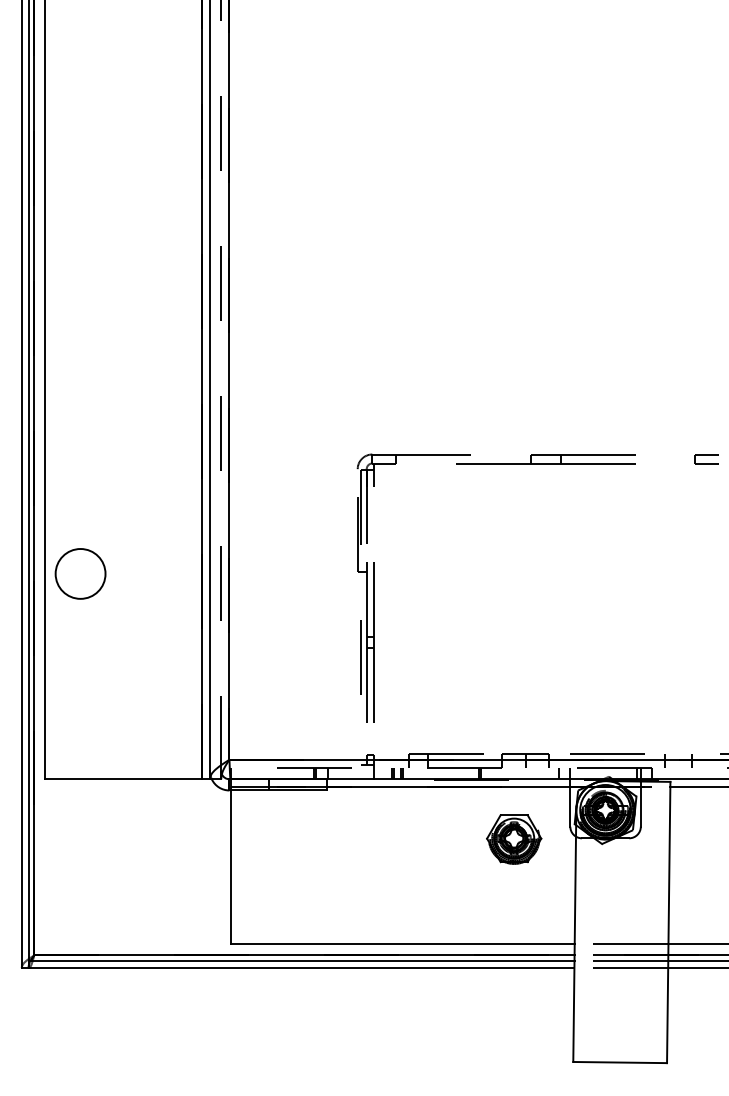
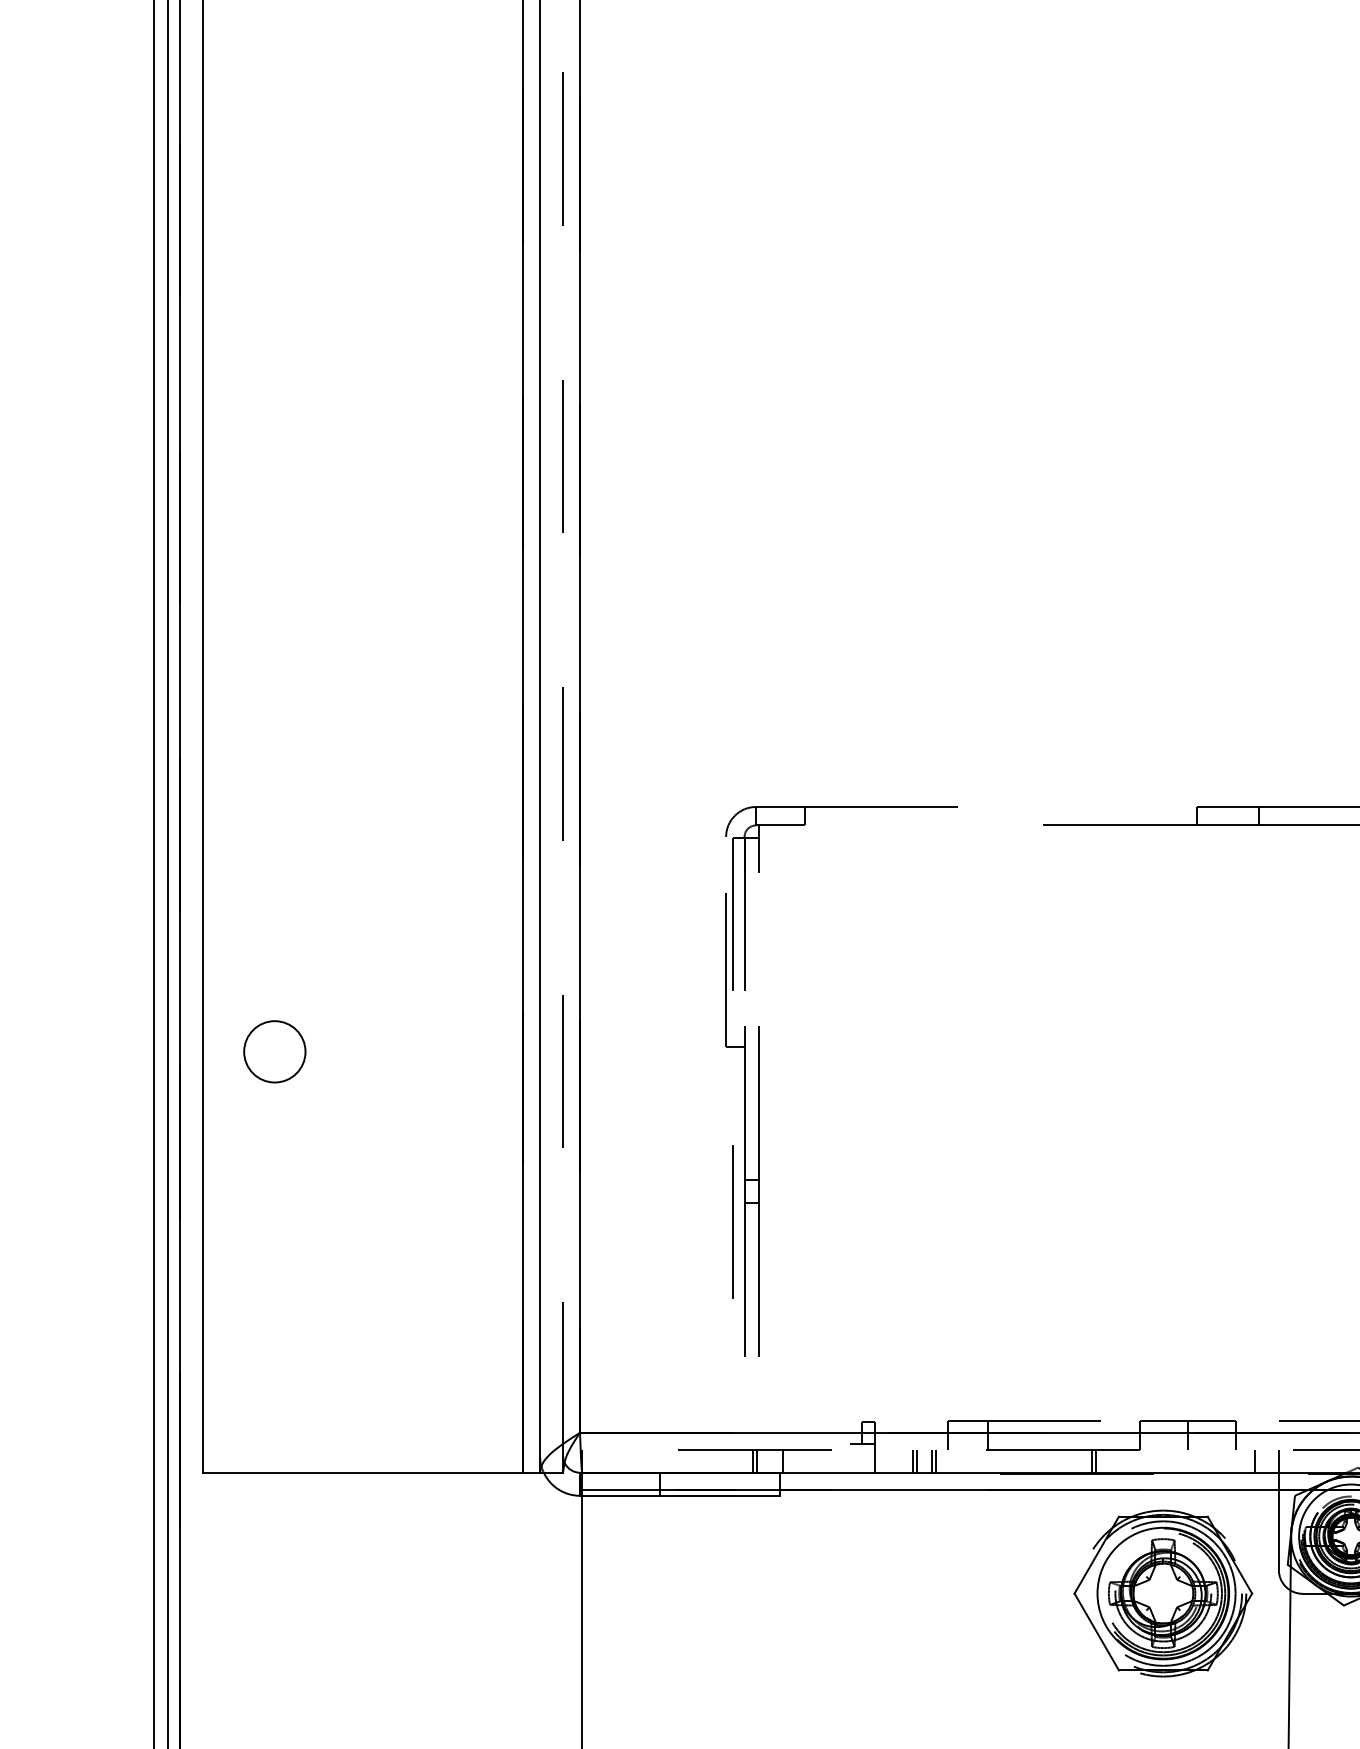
circle: (80, 573) -> (274, 1050), size x0.6
part: (374, 587) -> (760, 1079), moved
part: (514, 839) -> (1164, 1596), size x1.6

